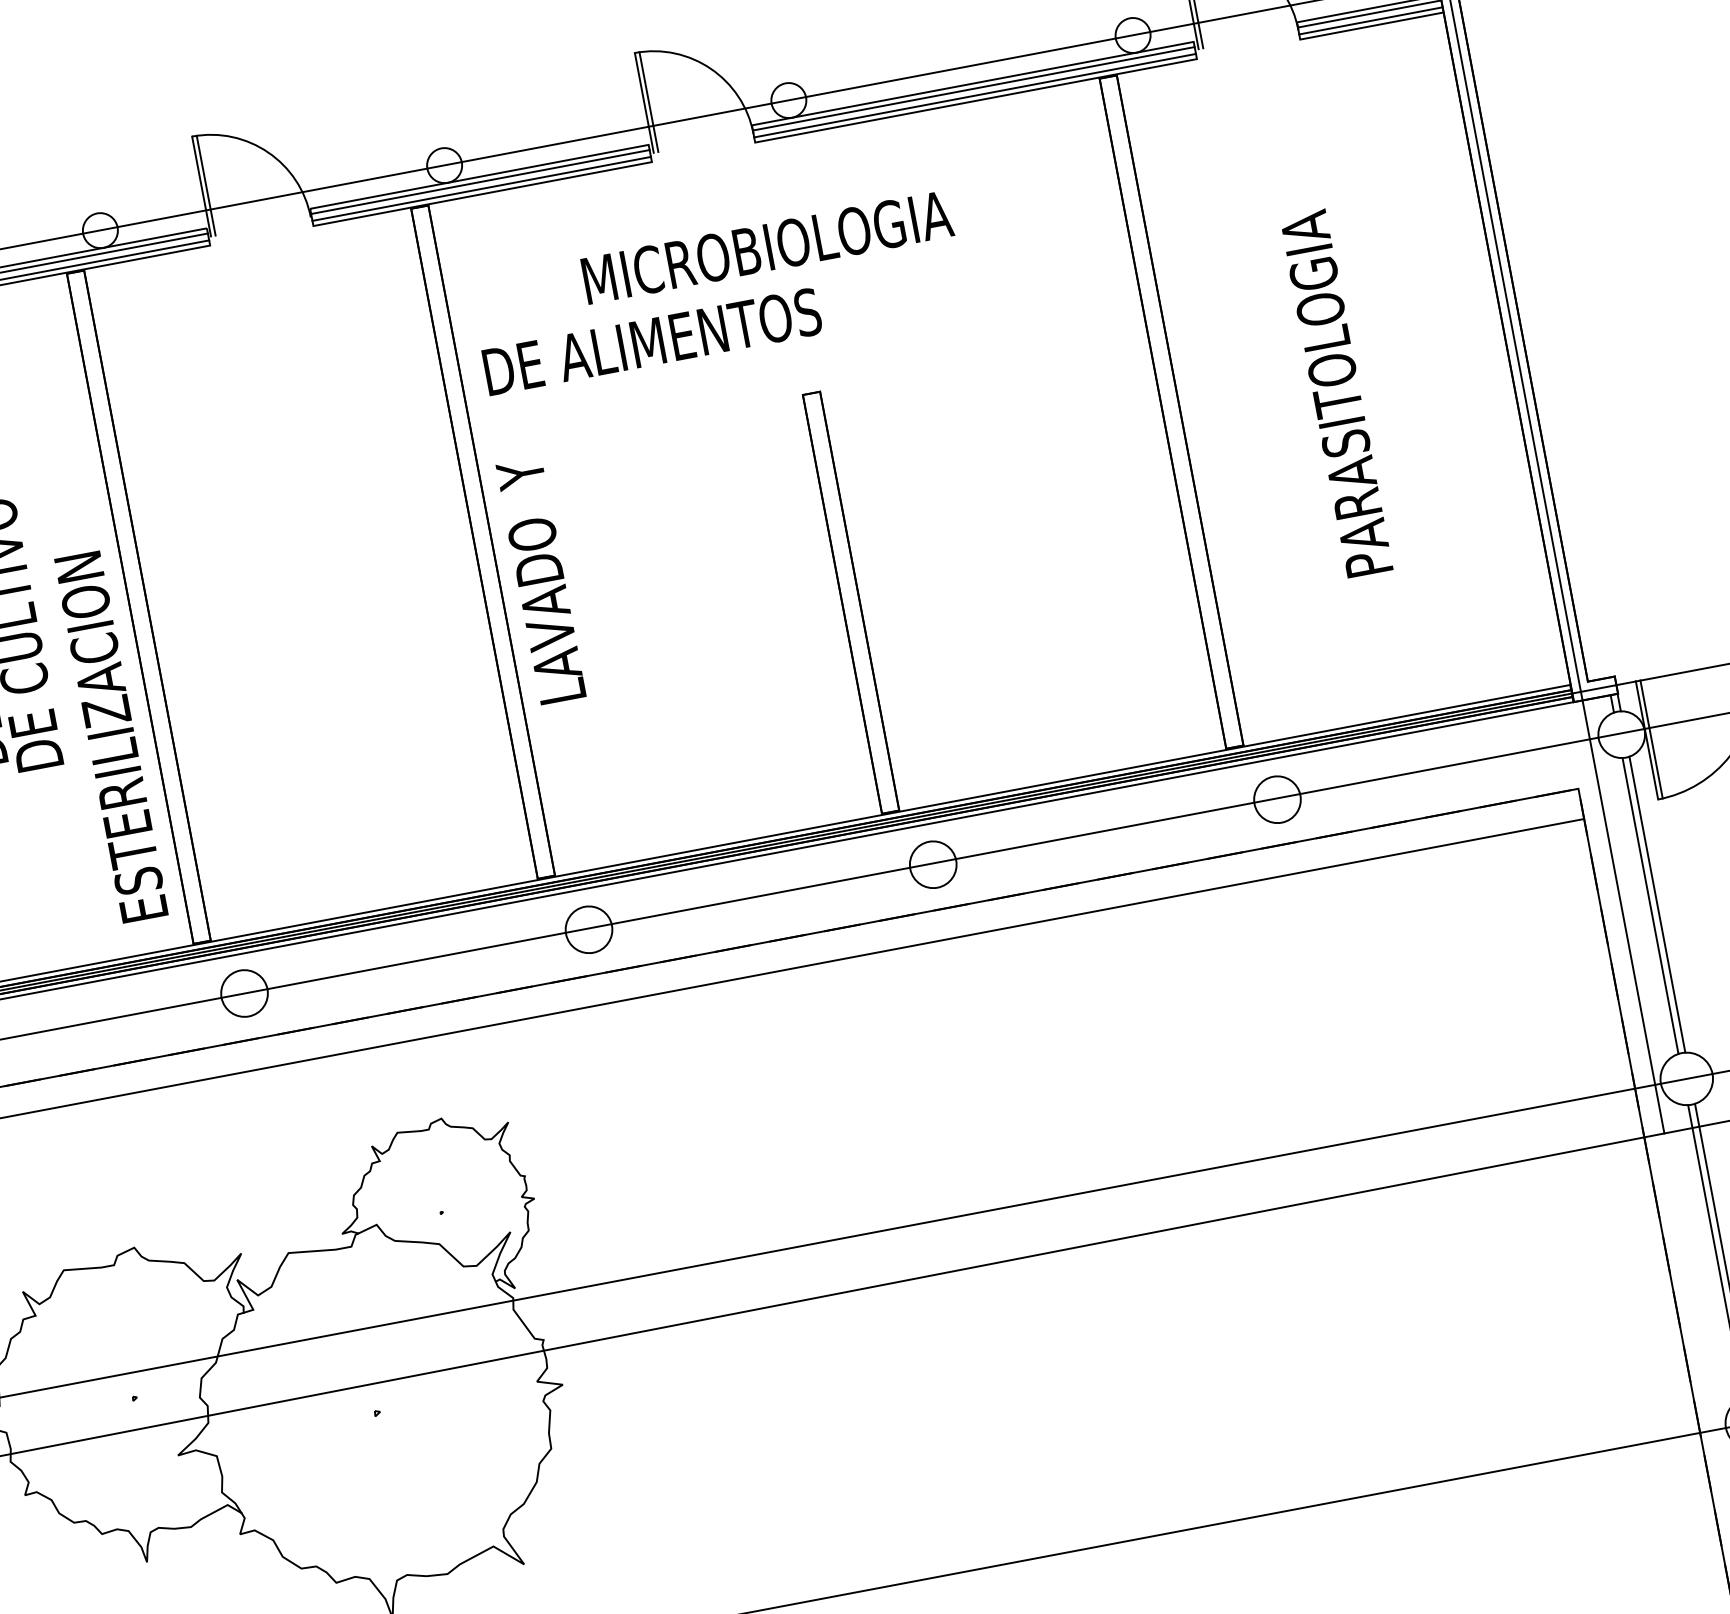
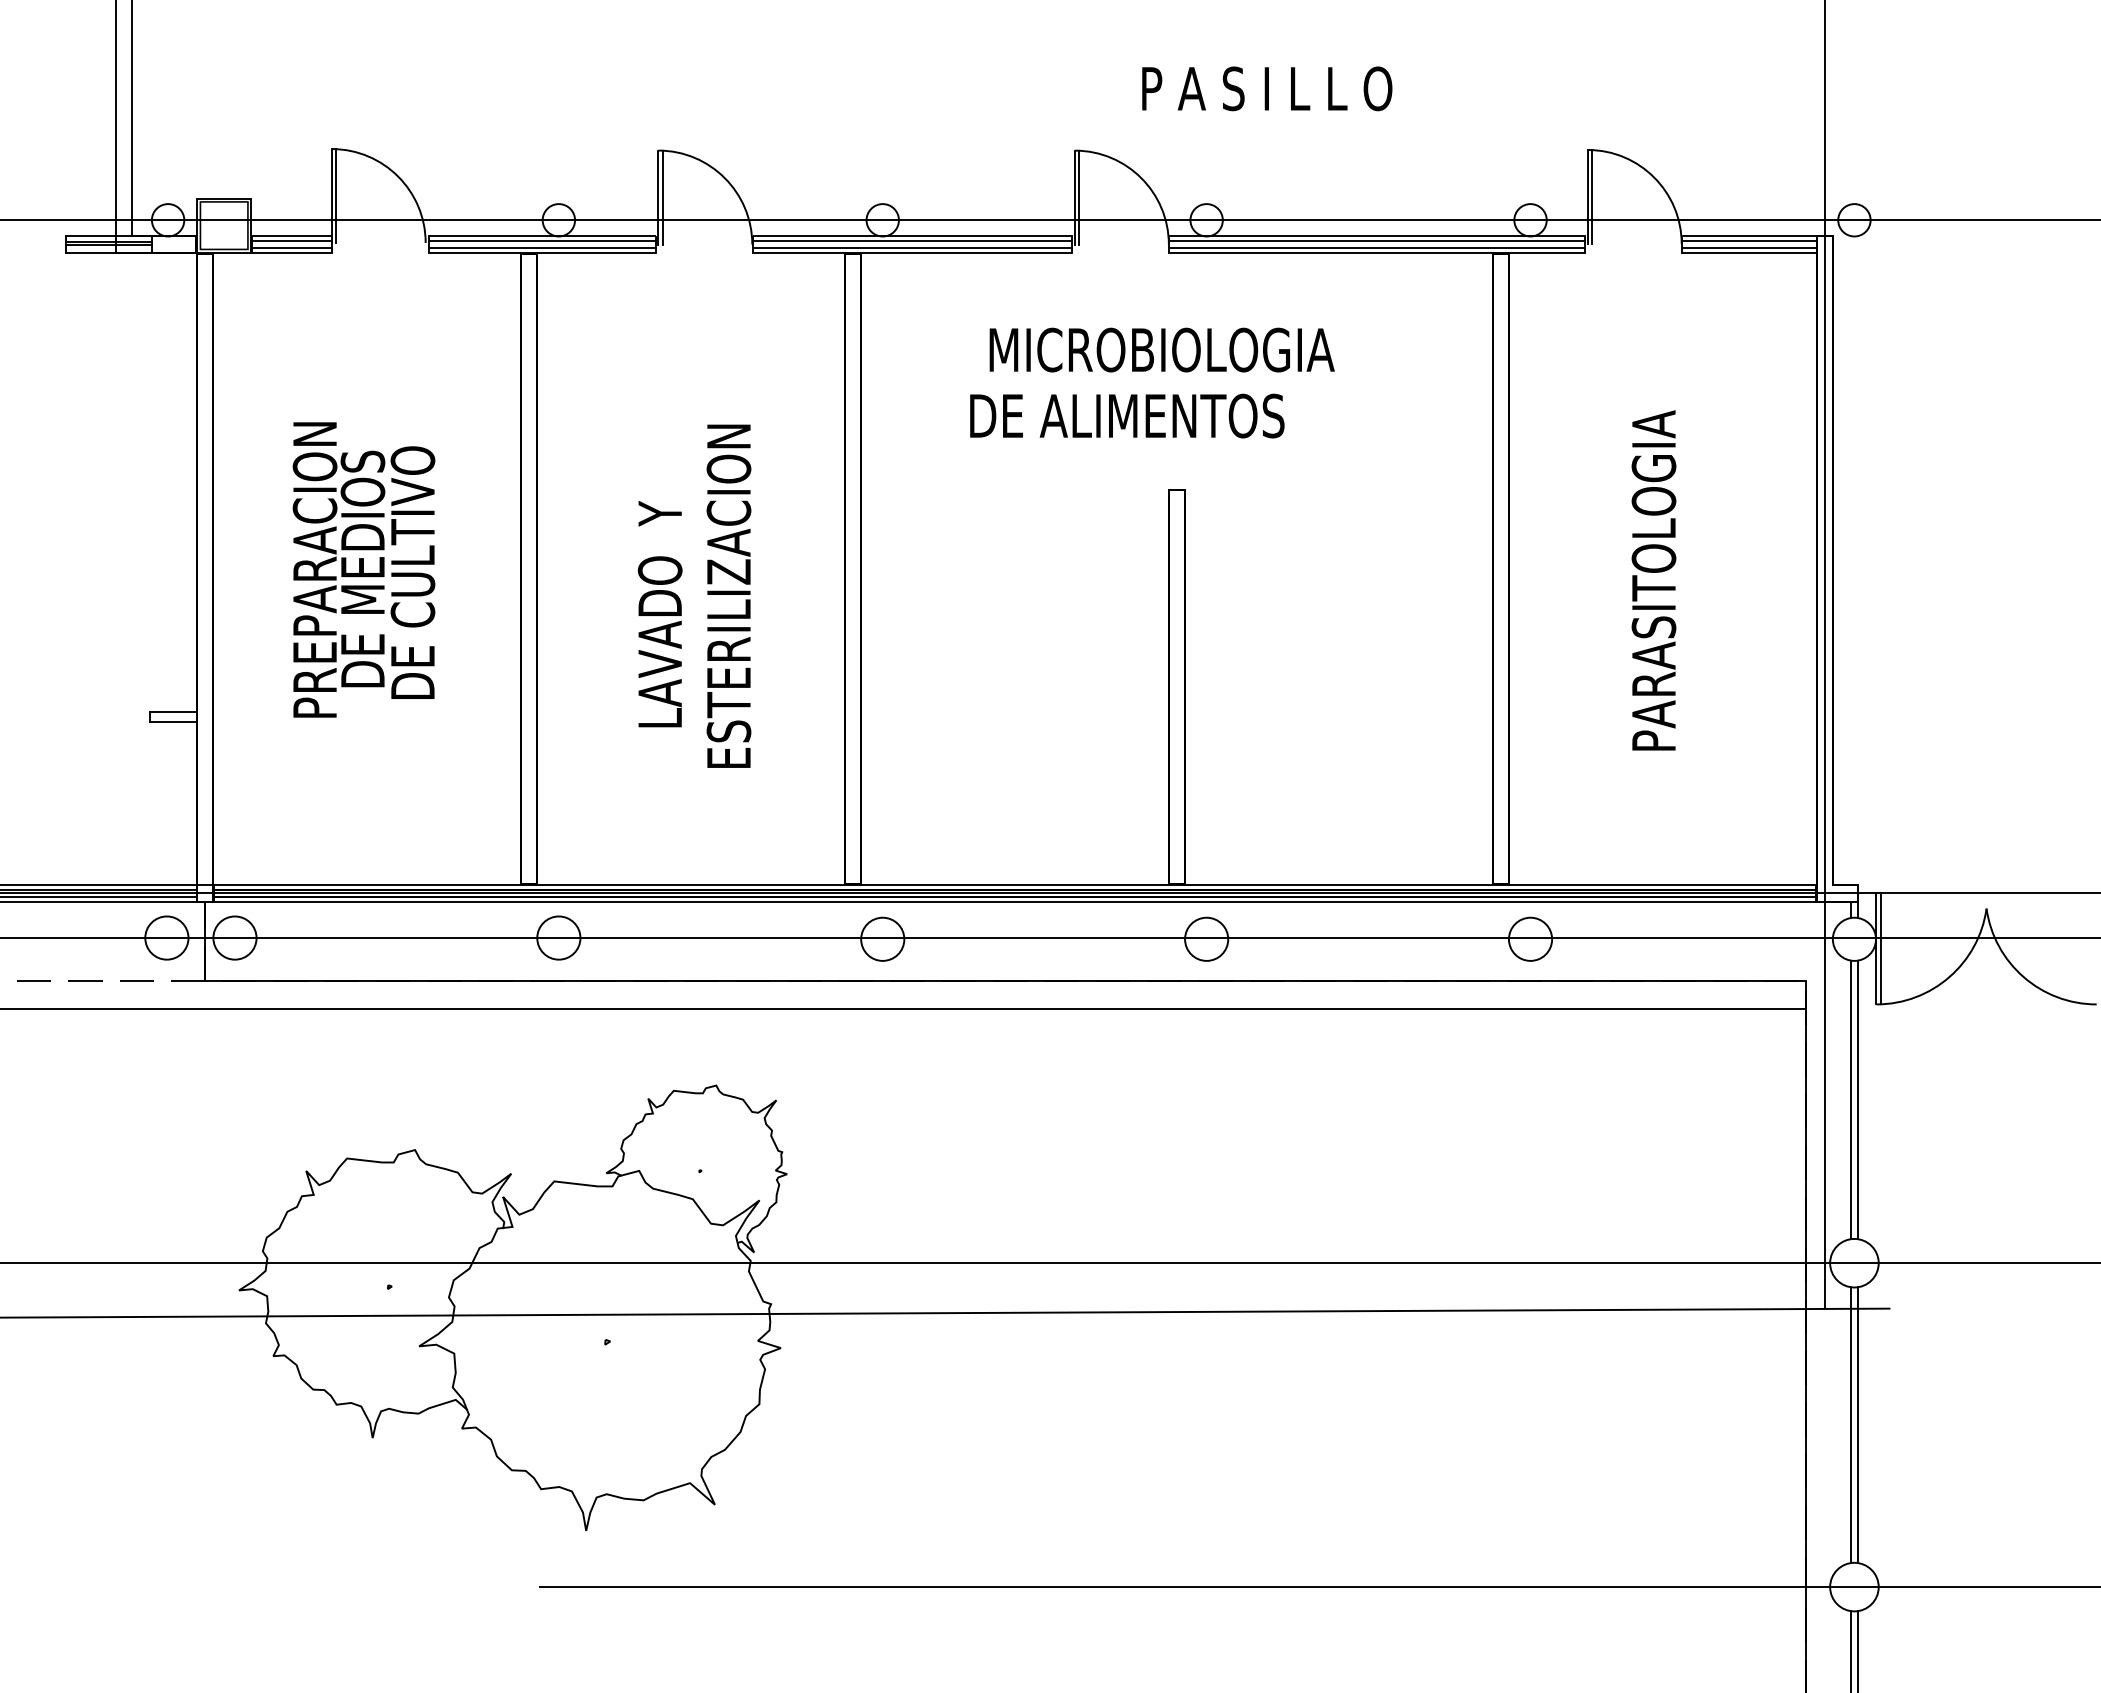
text: (652, 341) -> (1127, 415), moved
text: (540, 581) -> (659, 614), moved
text: (110, 736) -> (728, 595), moved

